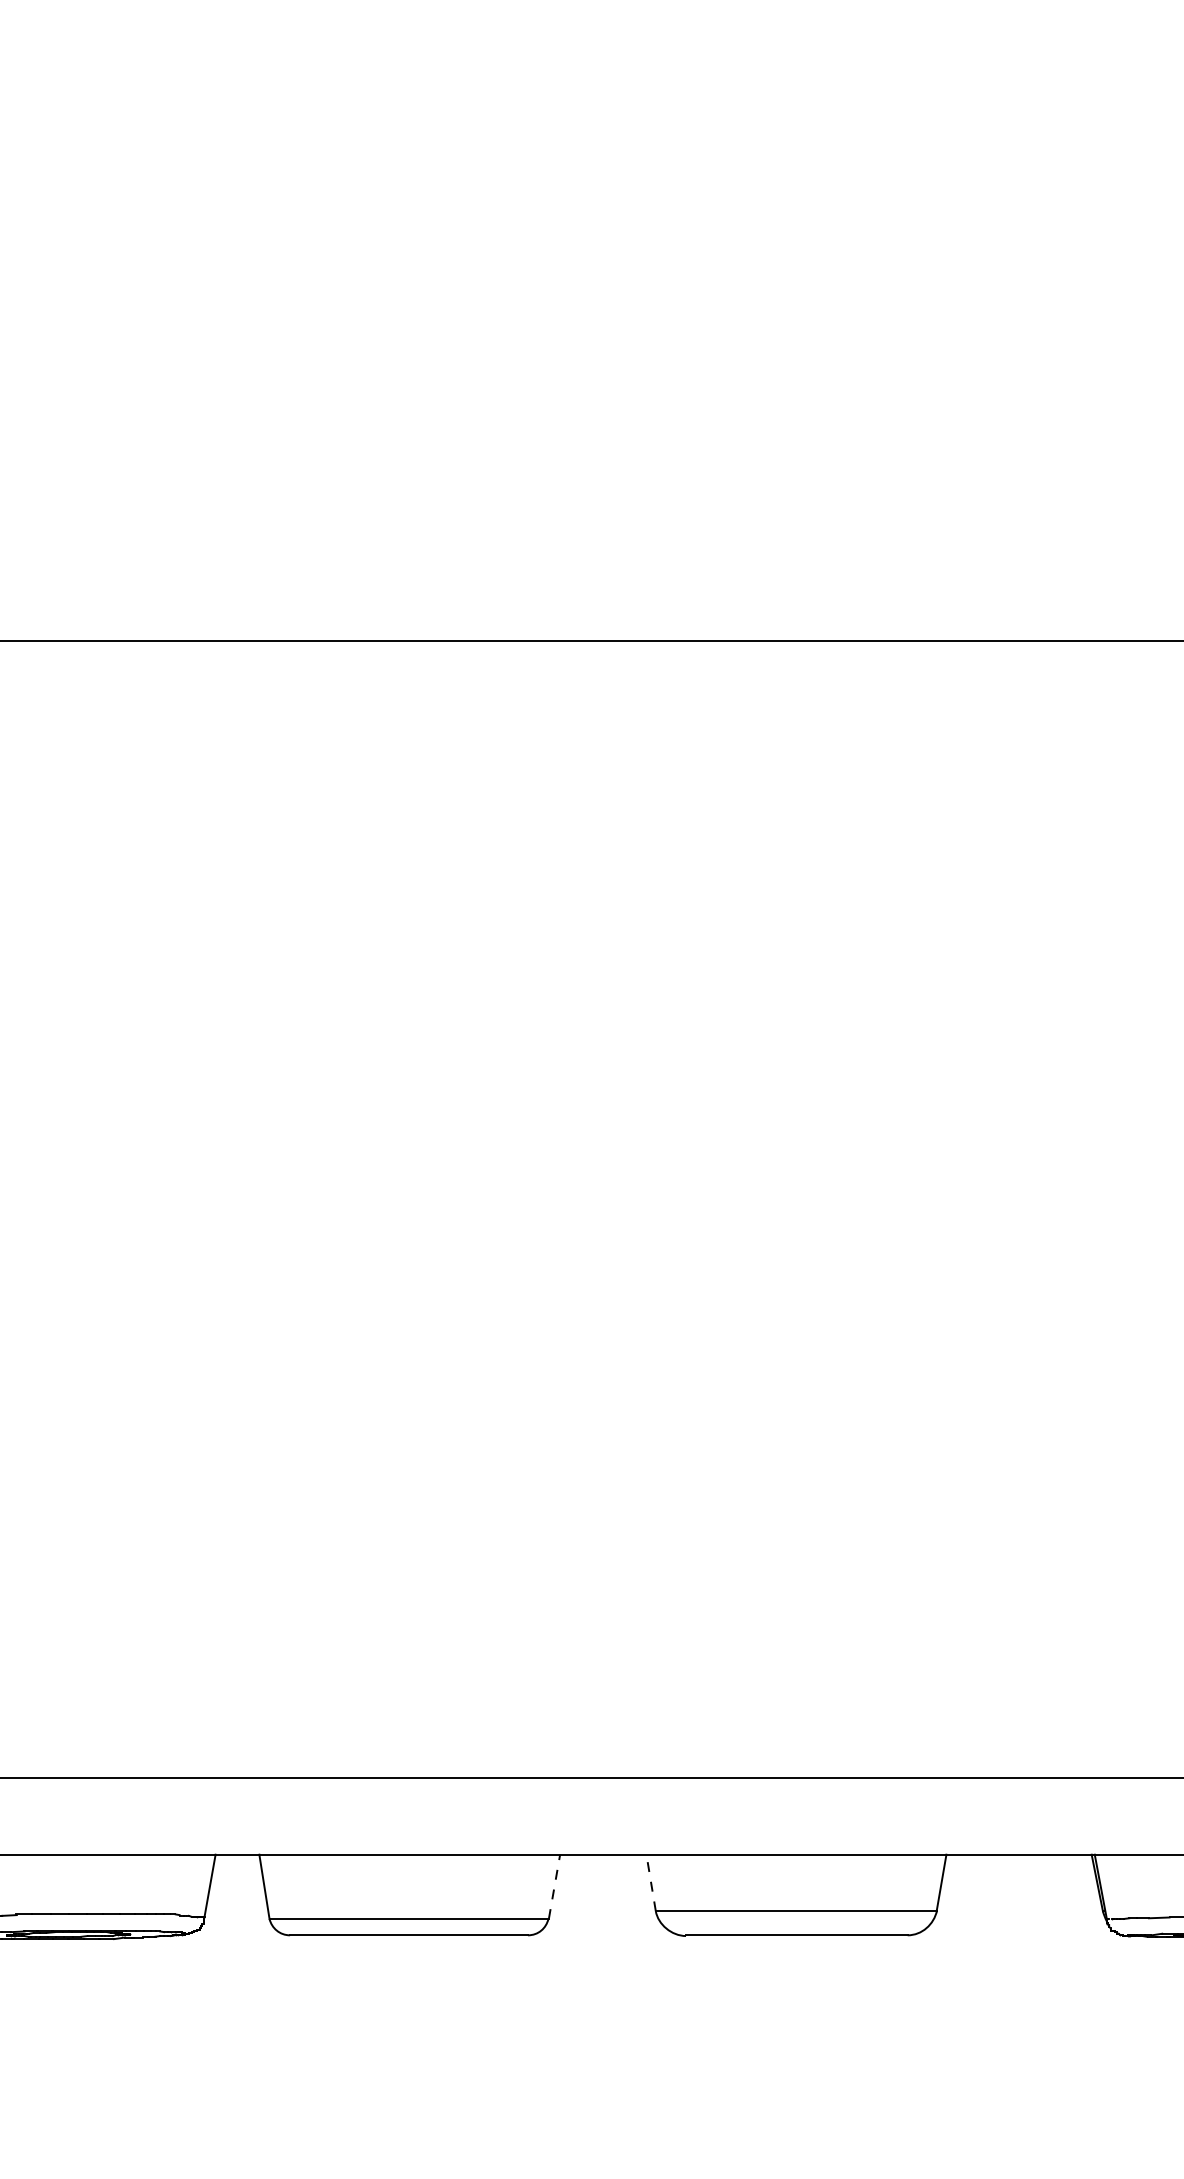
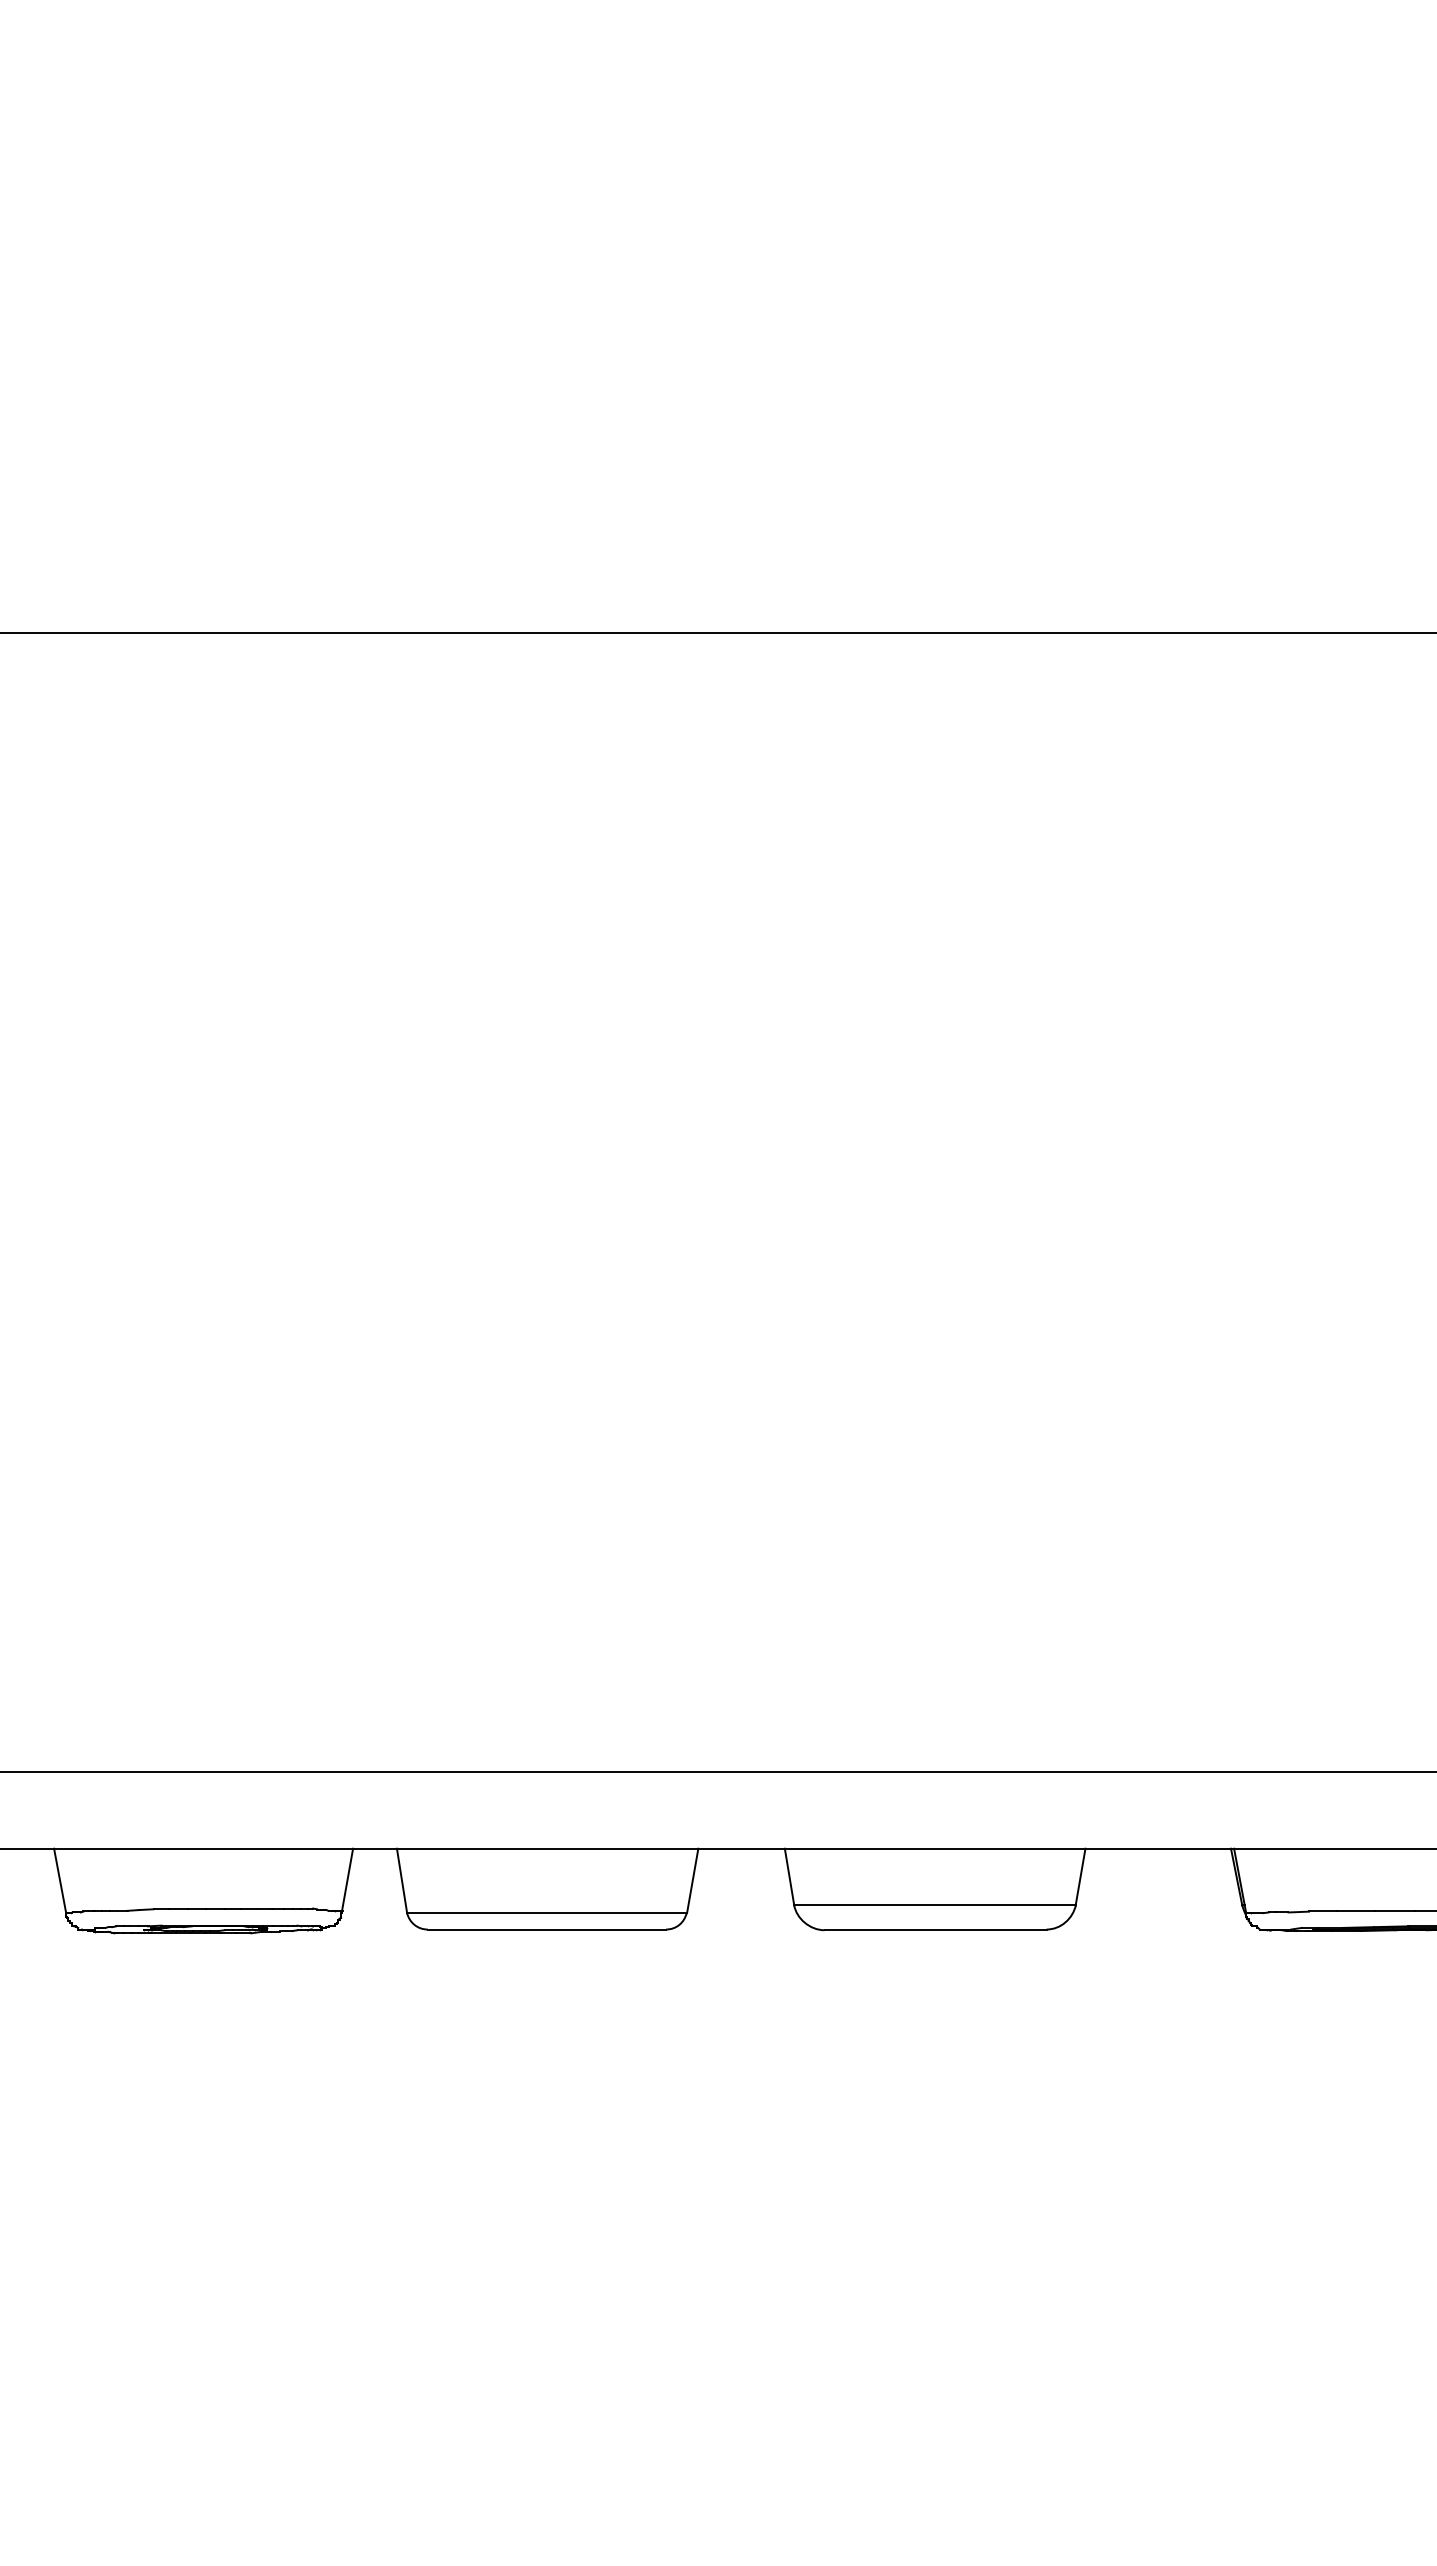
line: (651, 1883) -> (789, 1877), dashed -> solid
line: (554, 1886) -> (692, 1880), dashed -> solid

